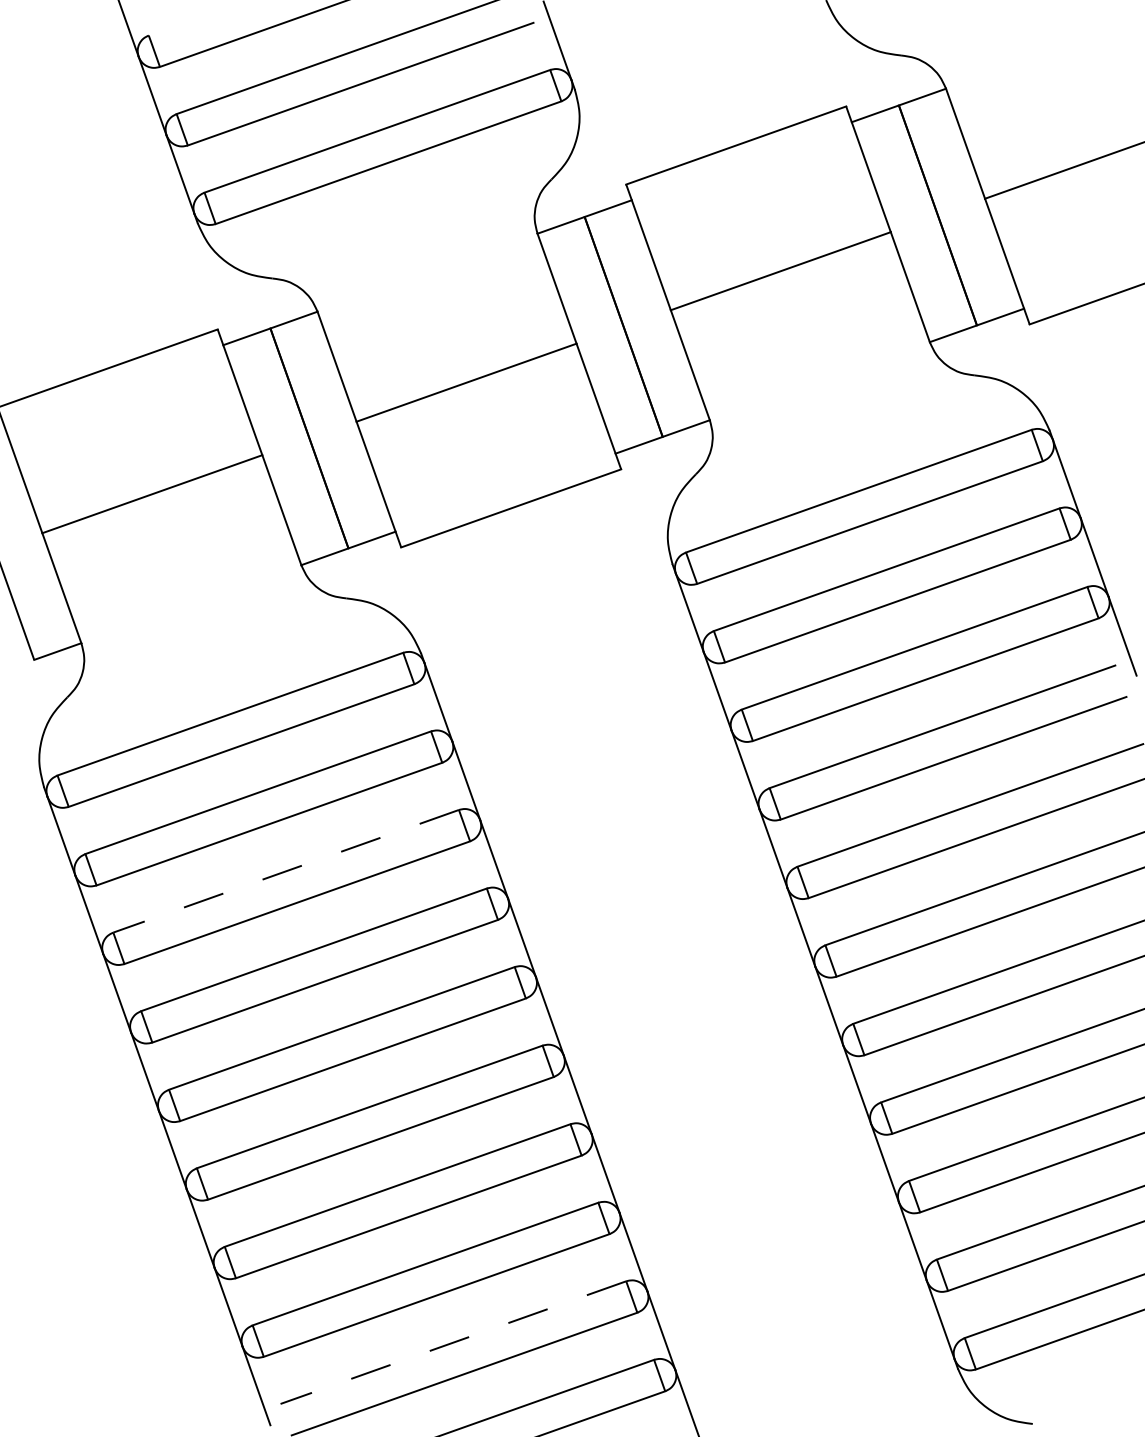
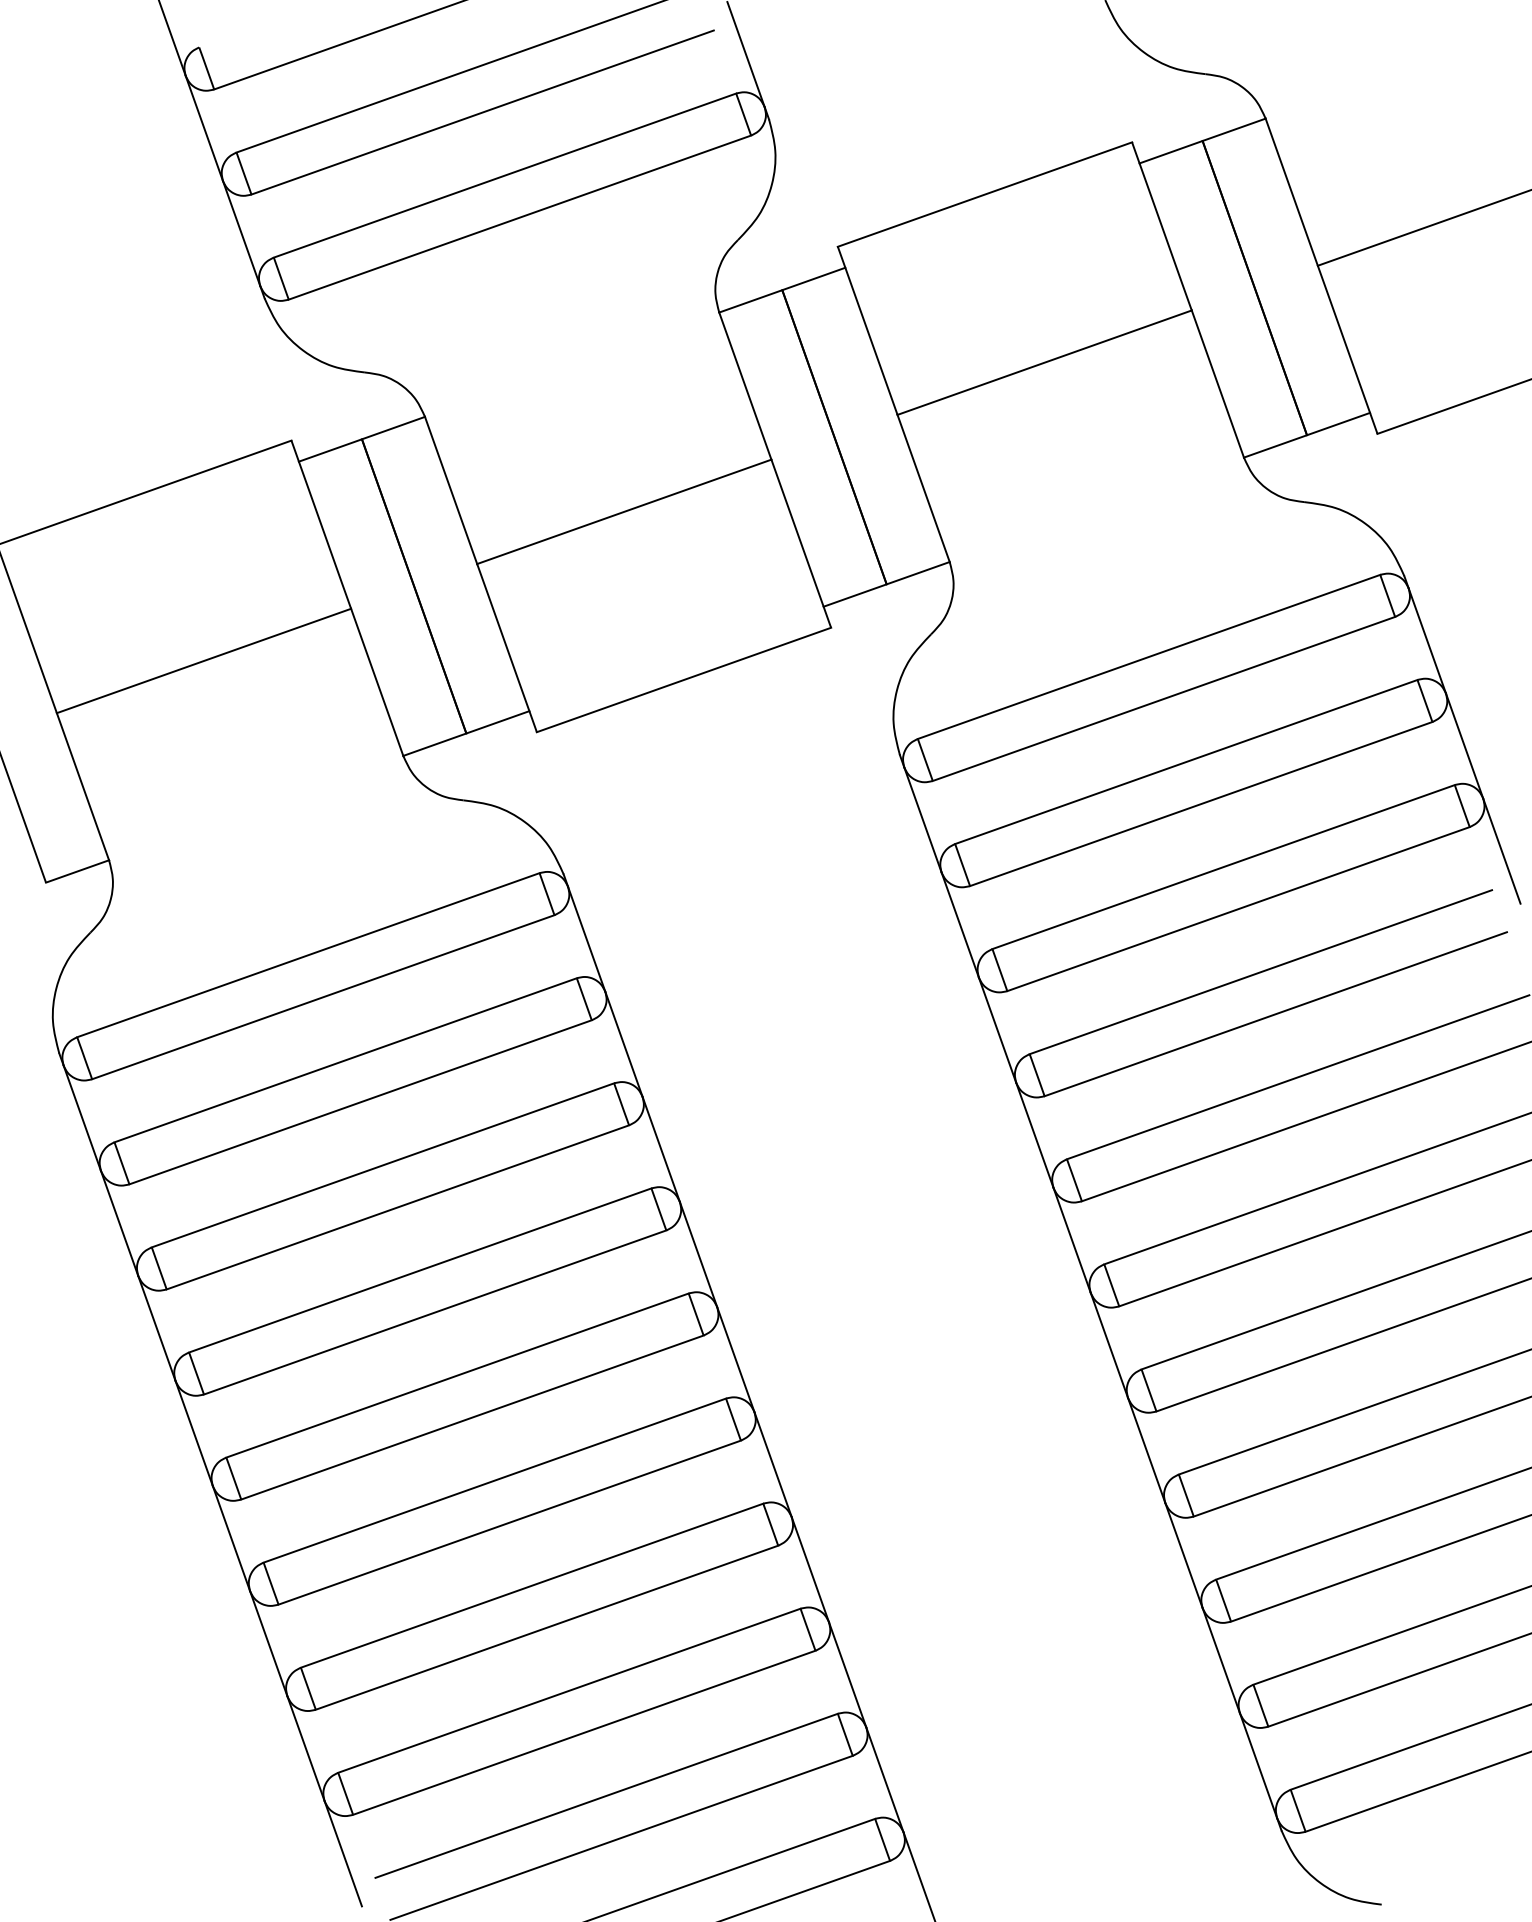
line: (285, 871) -> (382, 1165), dashed -> solid
line: (452, 1342) -> (605, 1795), dashed -> solid

